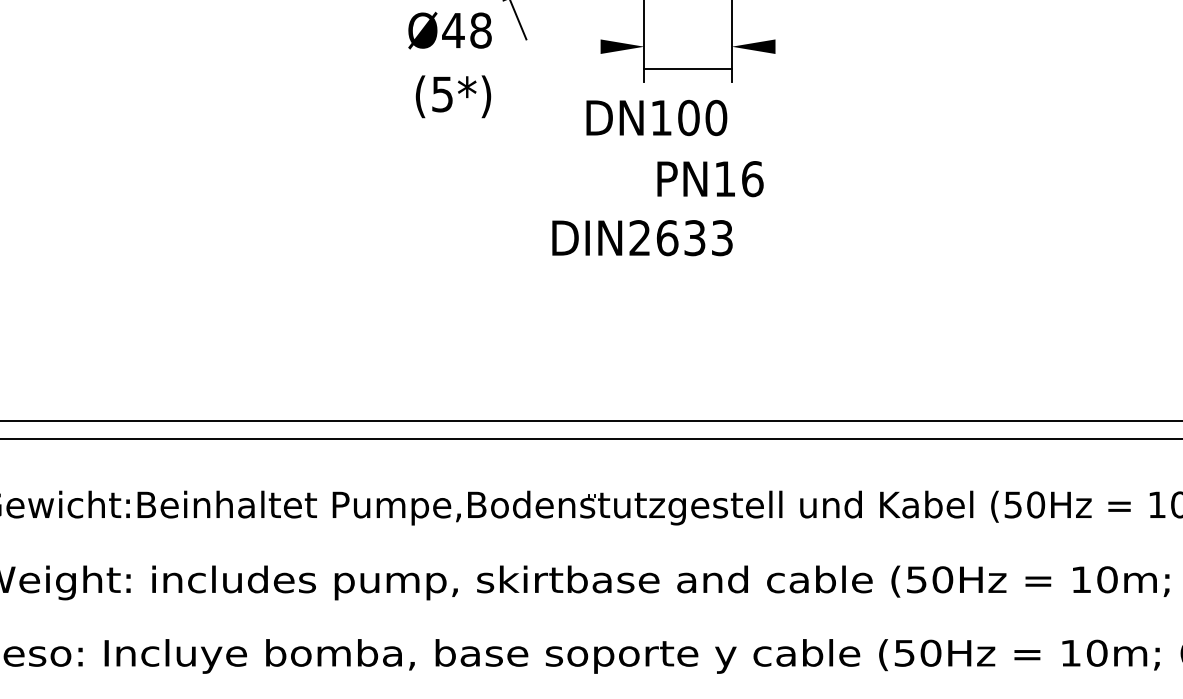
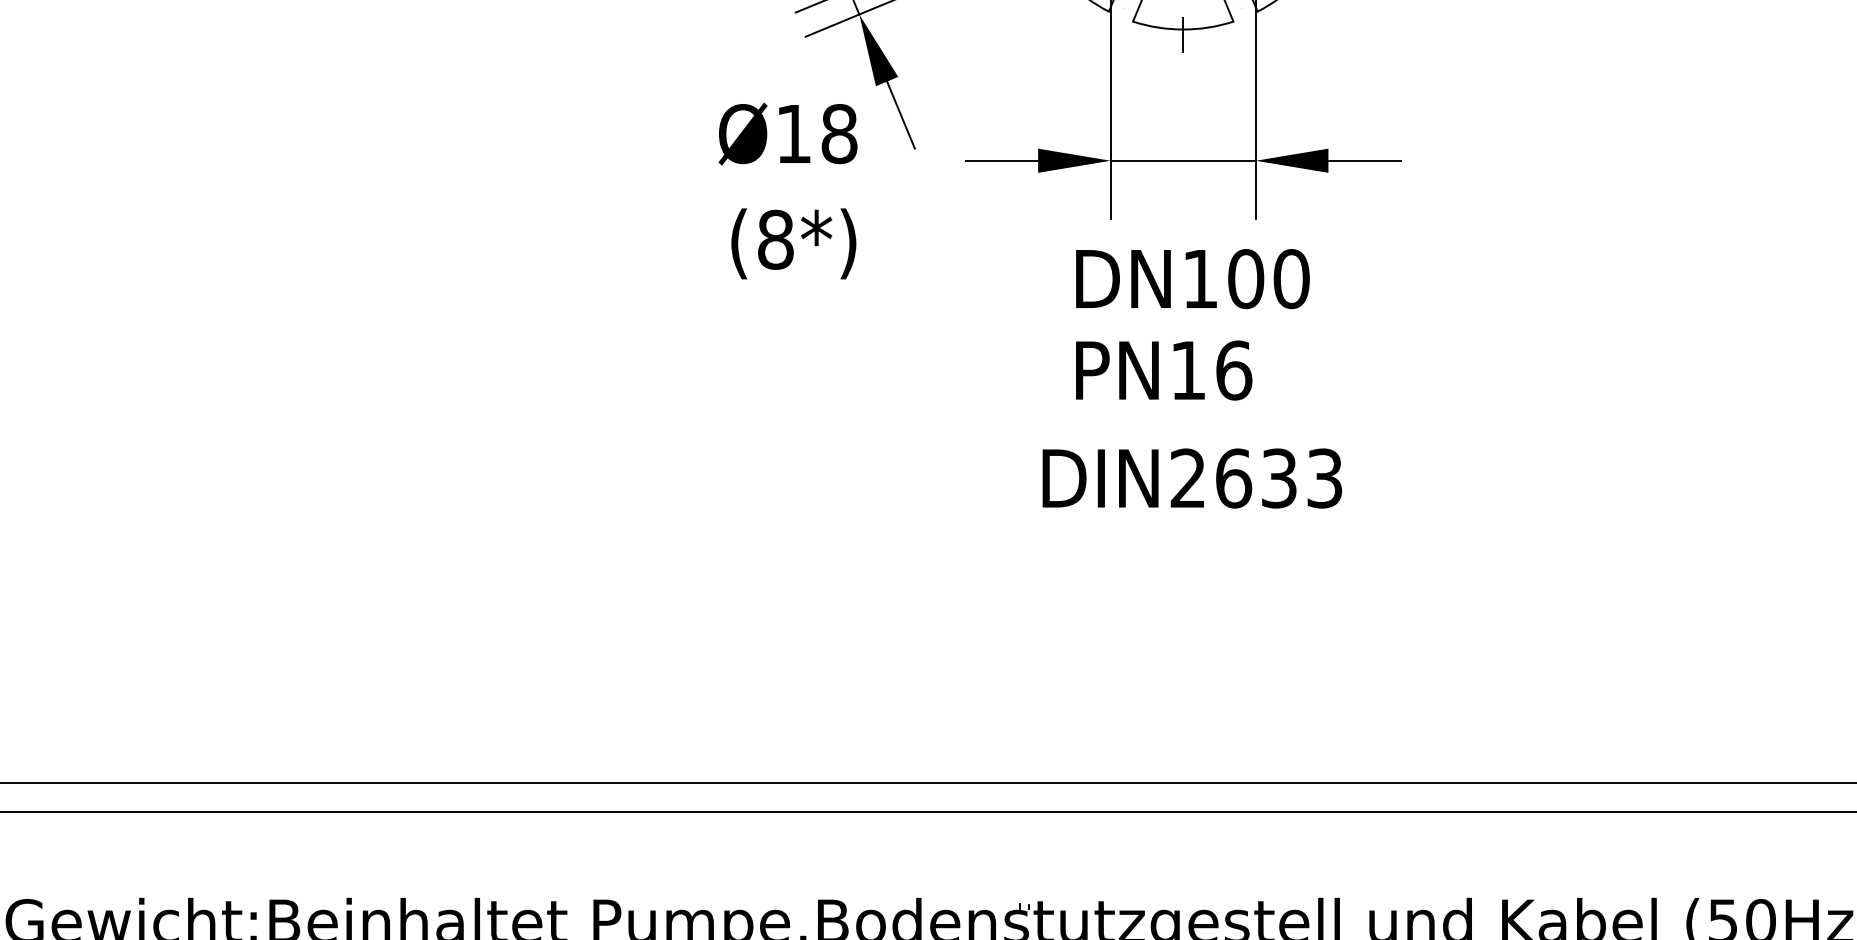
text: (453, 30) -> (793, 133), Ø48 -> Ø18
line: (578, 46) -> (1001, 160), added
line: (797, 46) -> (1364, 160), added
line: (687, 68) -> (1182, 160), moved
text: (442, 94) -> (775, 240), (5*) -> (8*)
text: (656, 117) -> (1192, 278), moved
text: (710, 179) -> (1164, 371), moved
text: (642, 238) -> (1192, 479), moved

